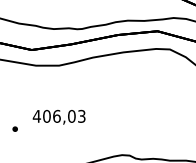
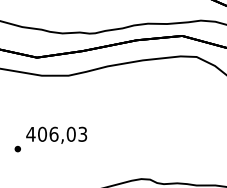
text: (59, 116) -> (56, 134), moved

